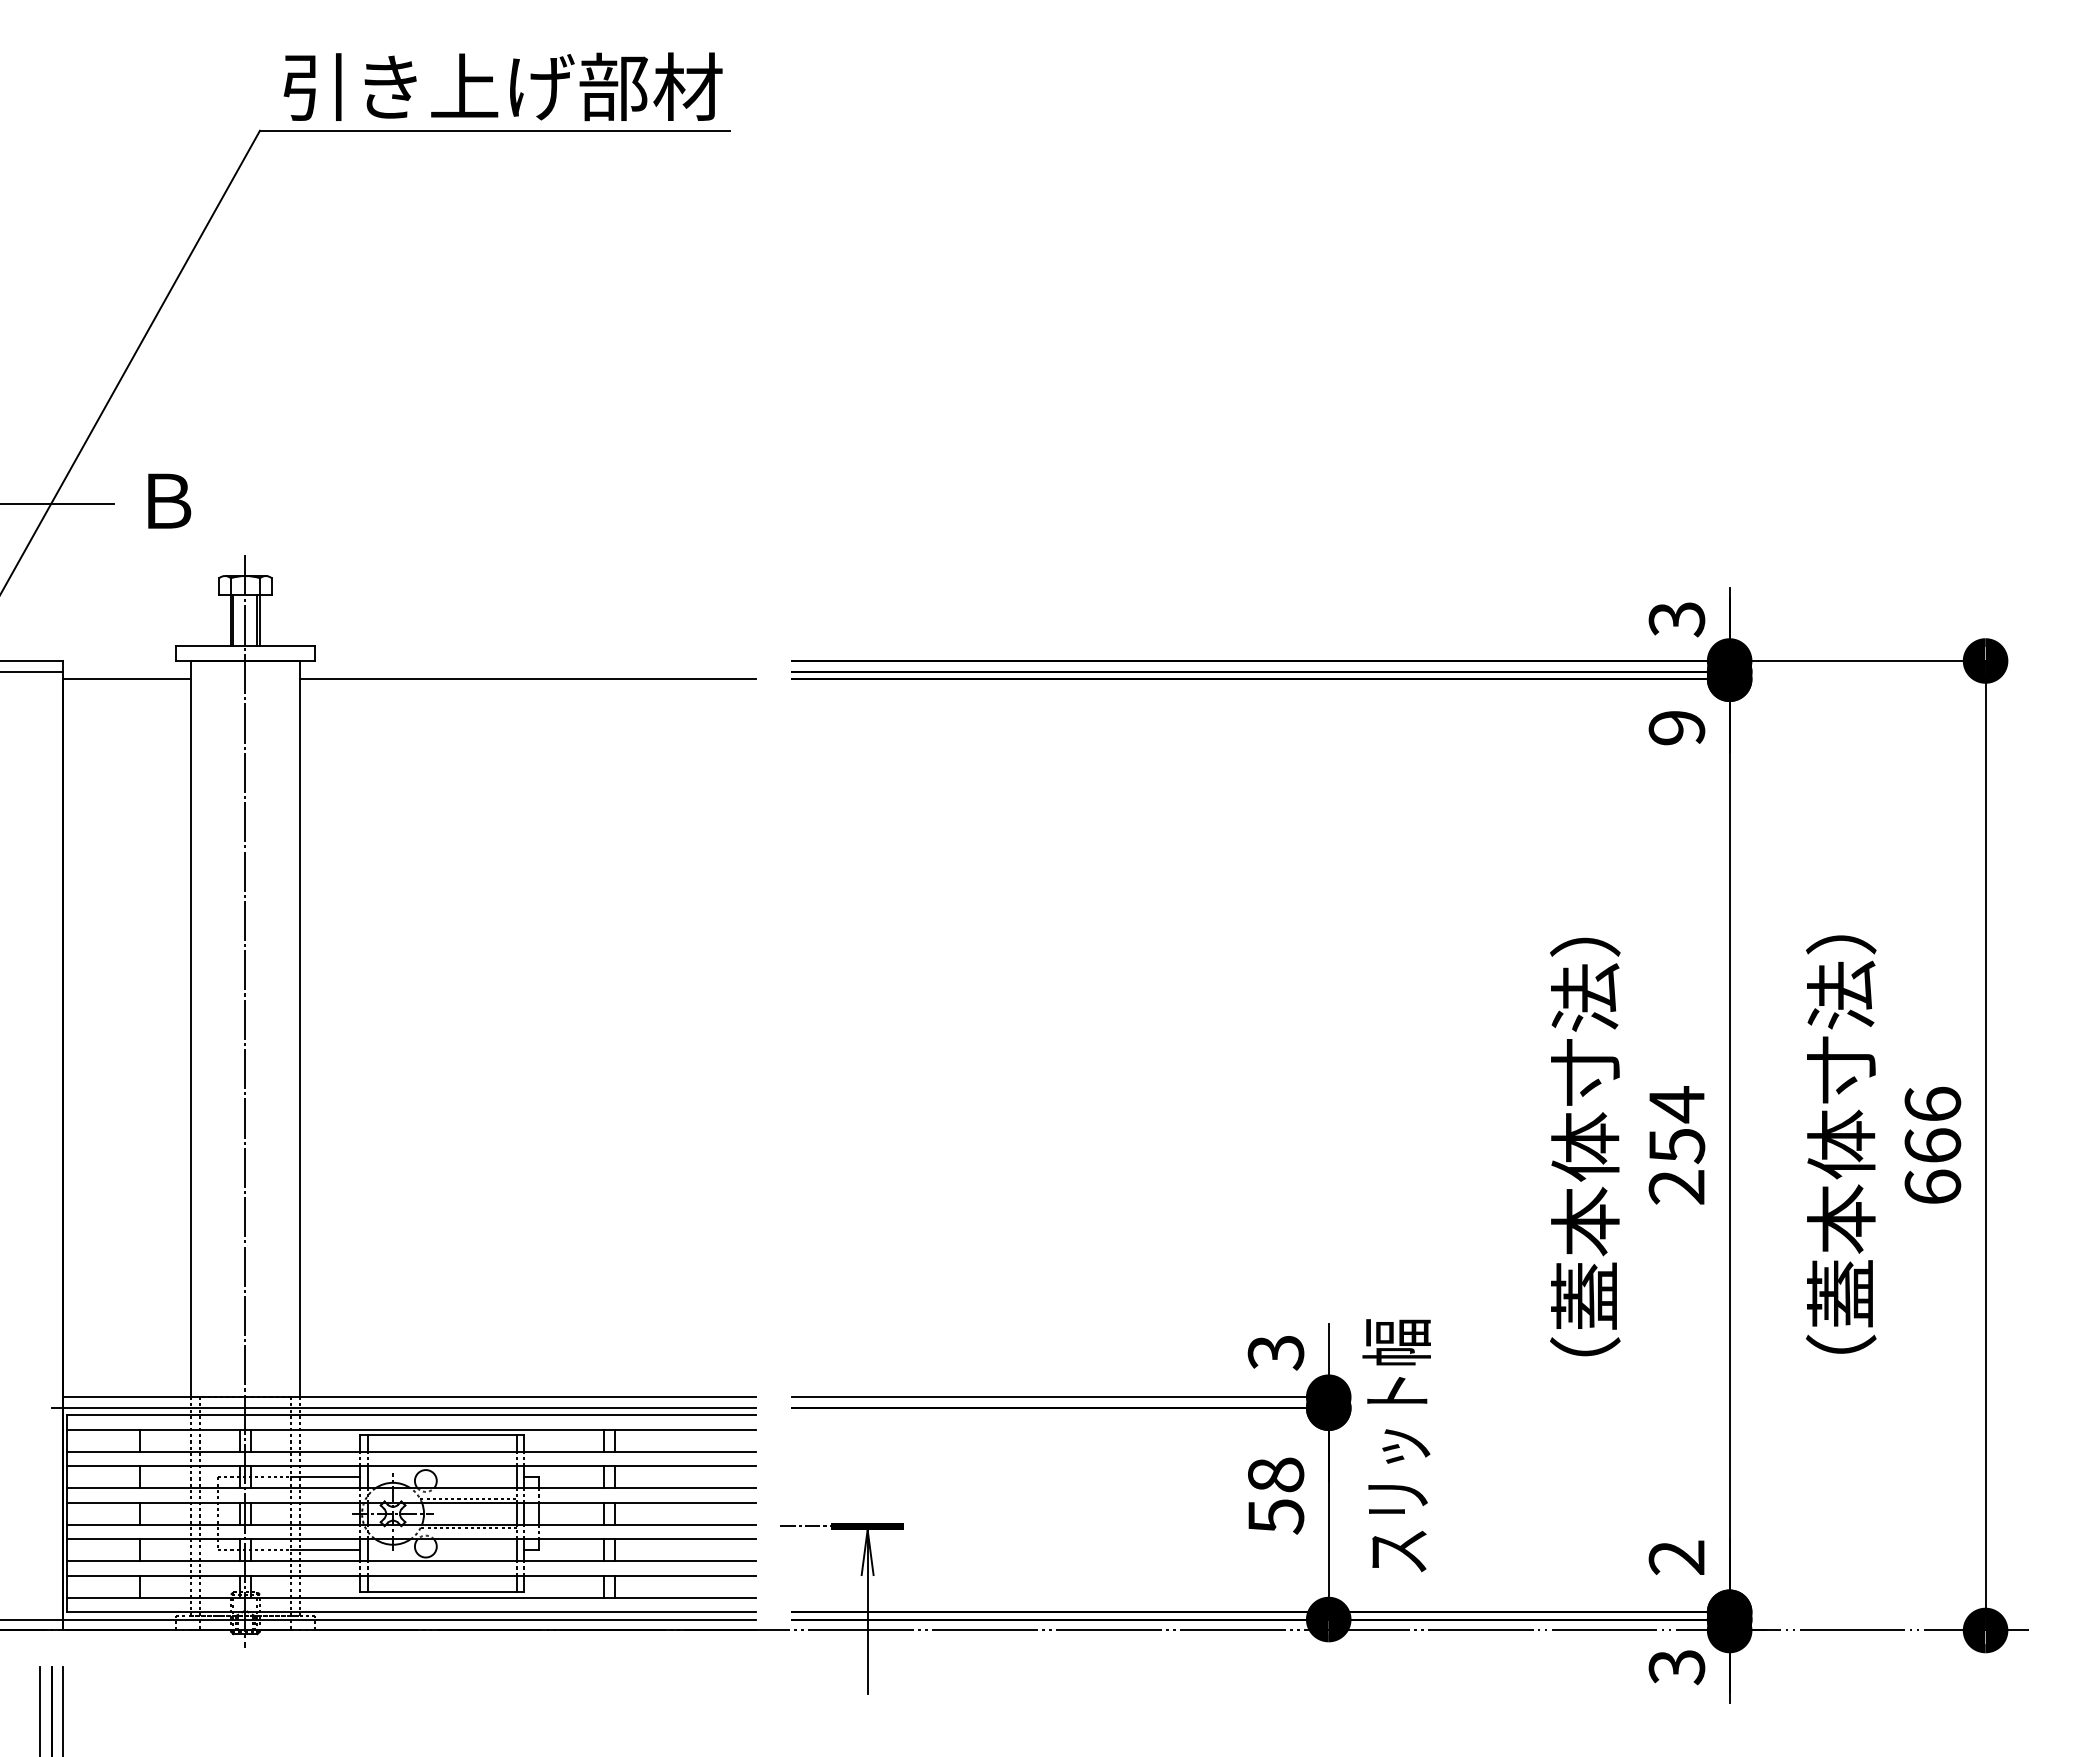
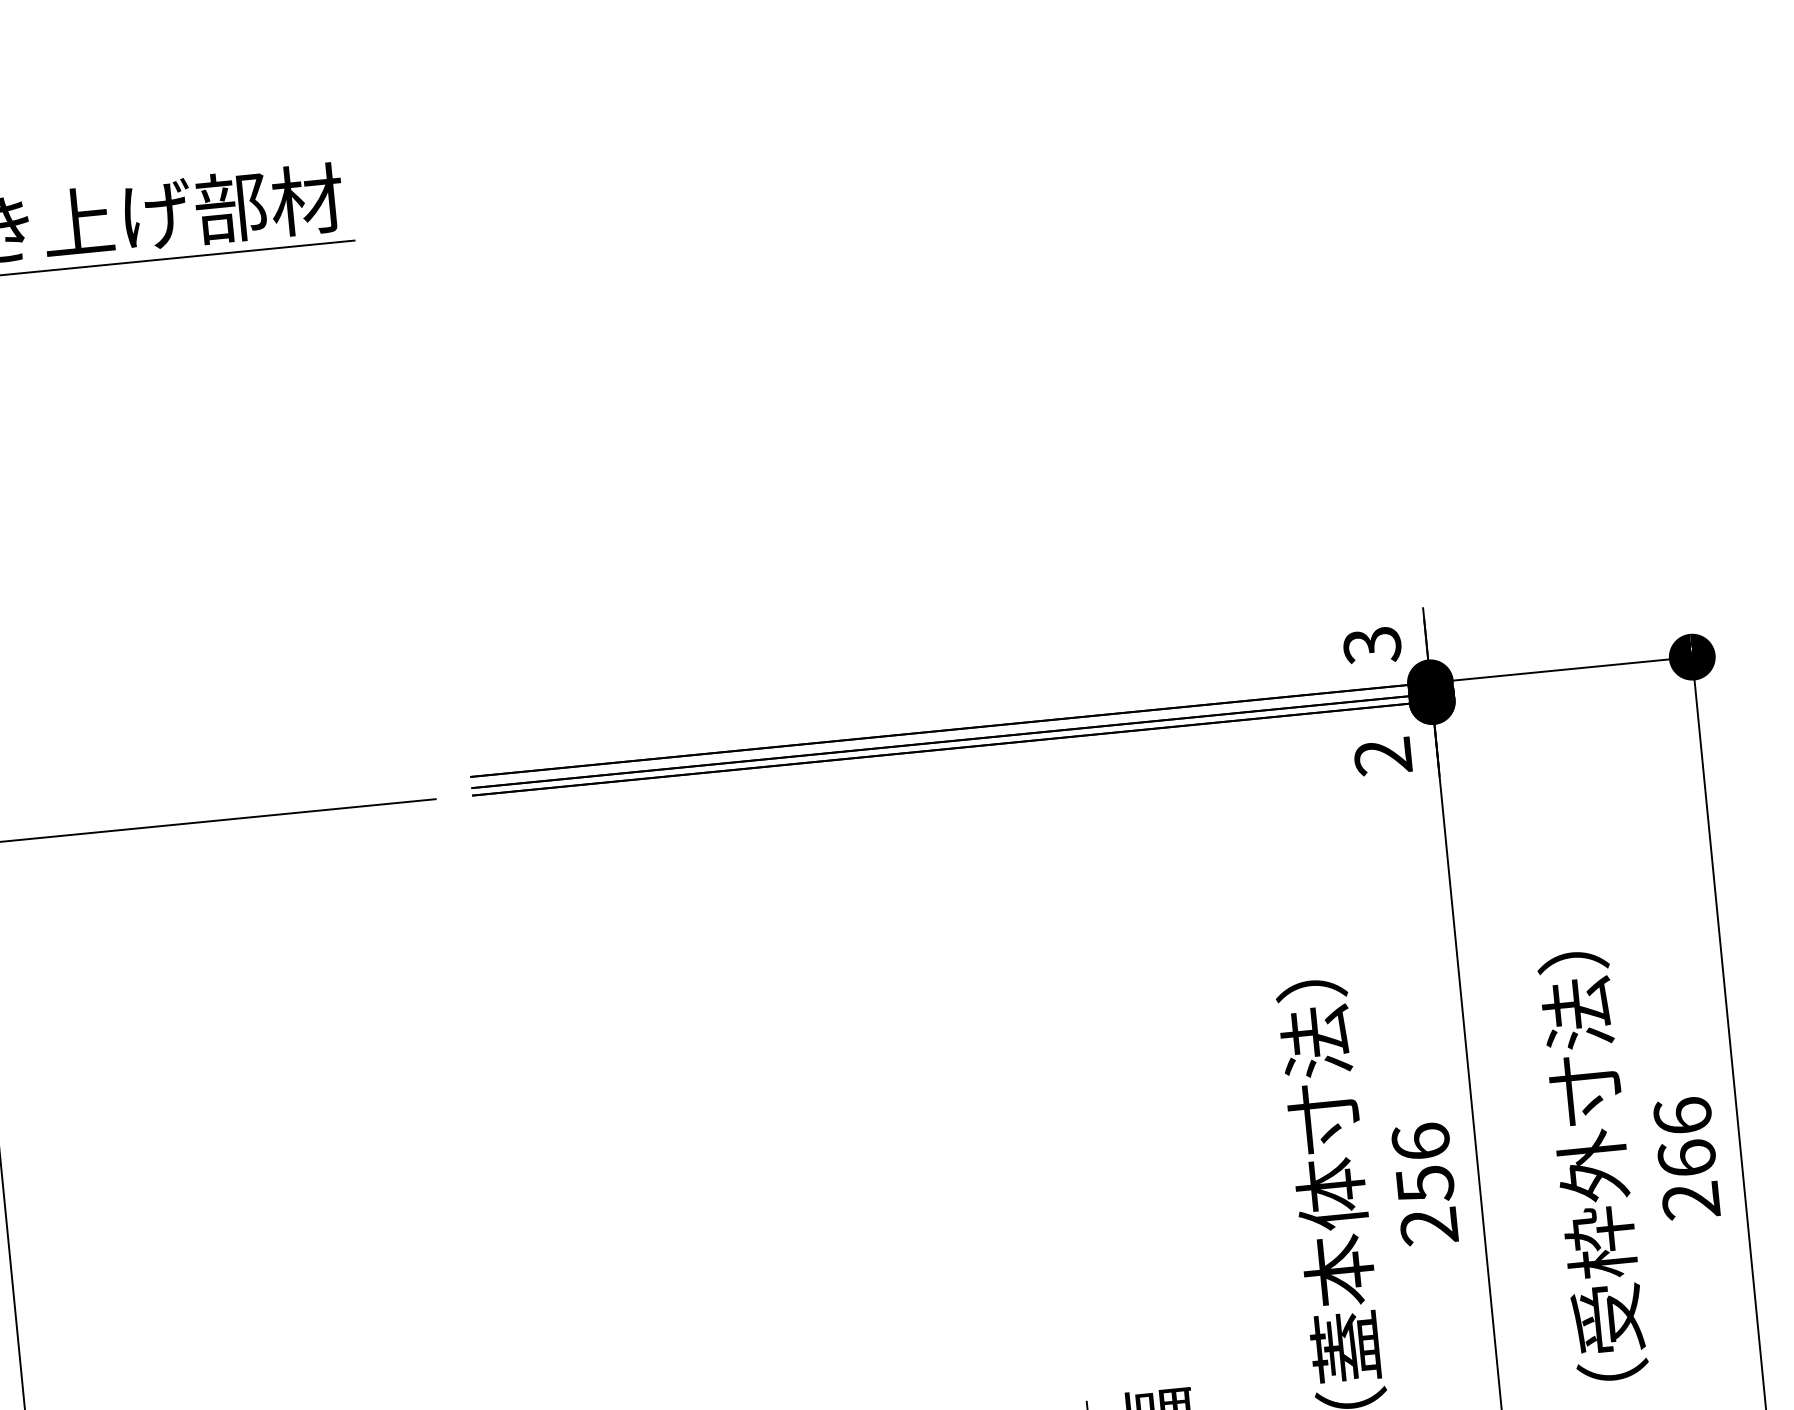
text: (1677, 727) -> (1383, 756), 9 -> 2
text: (1676, 1104) -> (1420, 1141), 254 -> 256
text: (1932, 1186) -> (1690, 1200), 666 -> 266
text: (1840, 1217) -> (1599, 1241), （蓋本体寸法） -> （受枠外寸法）

